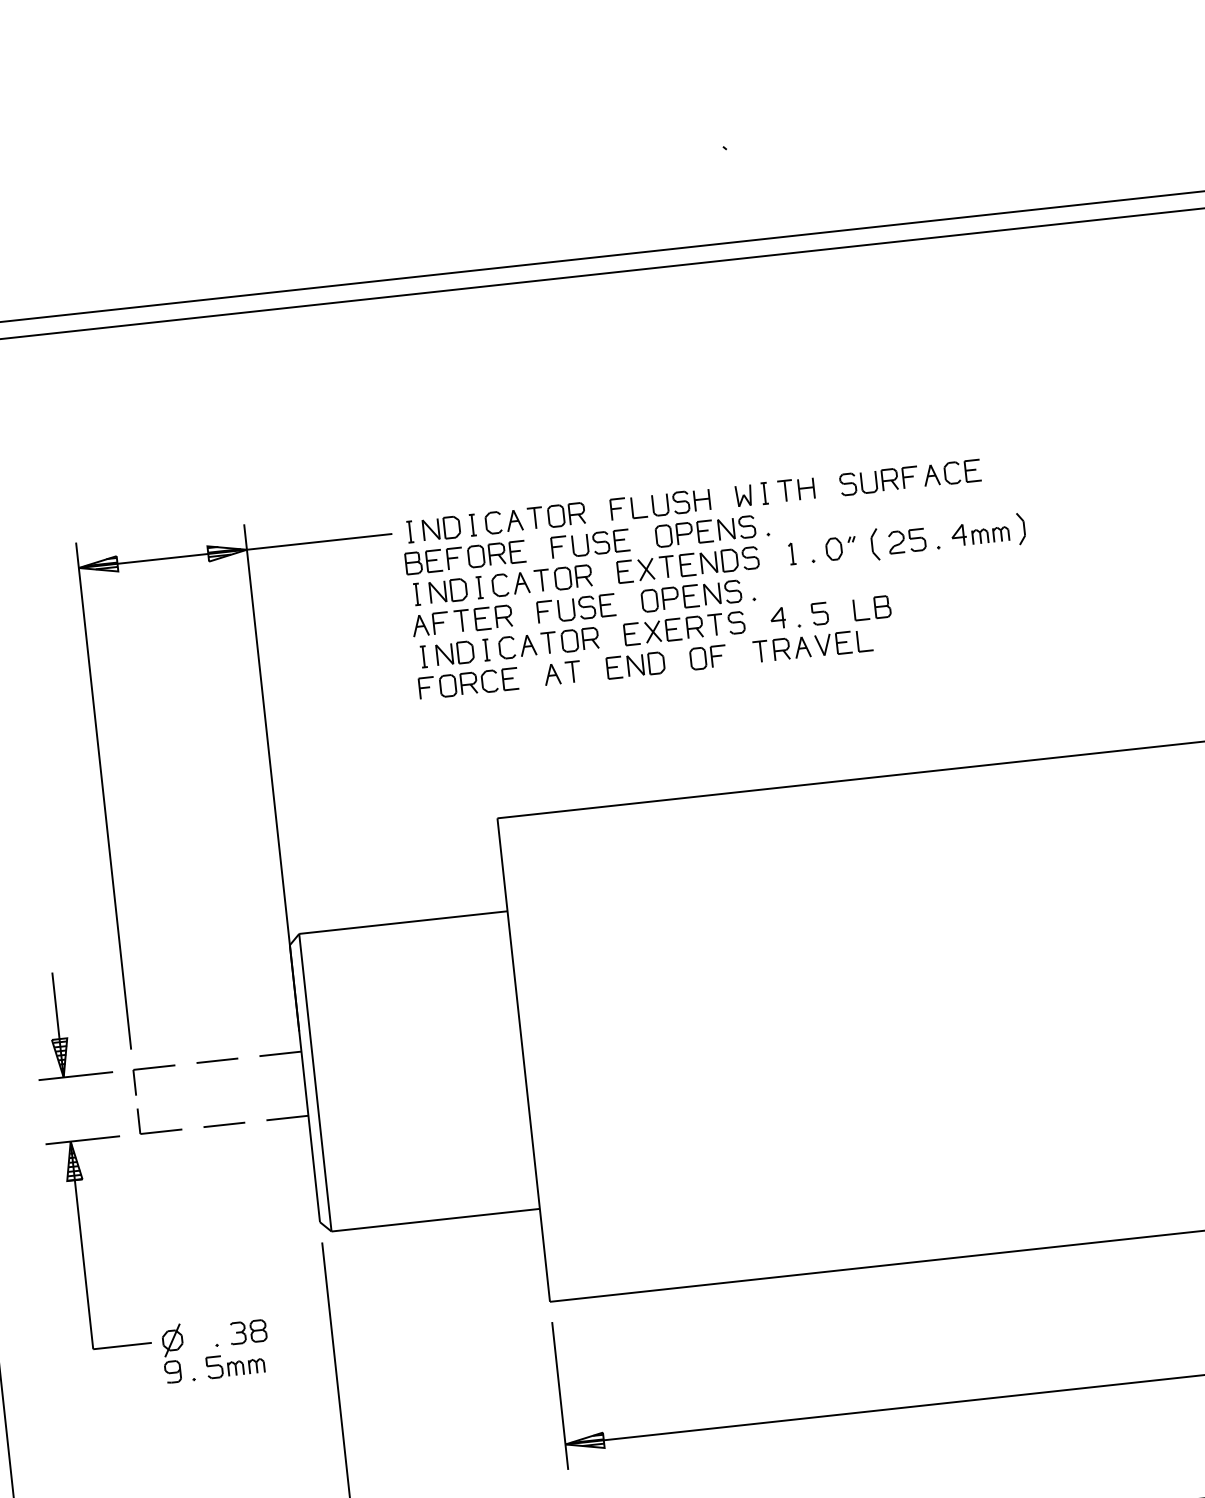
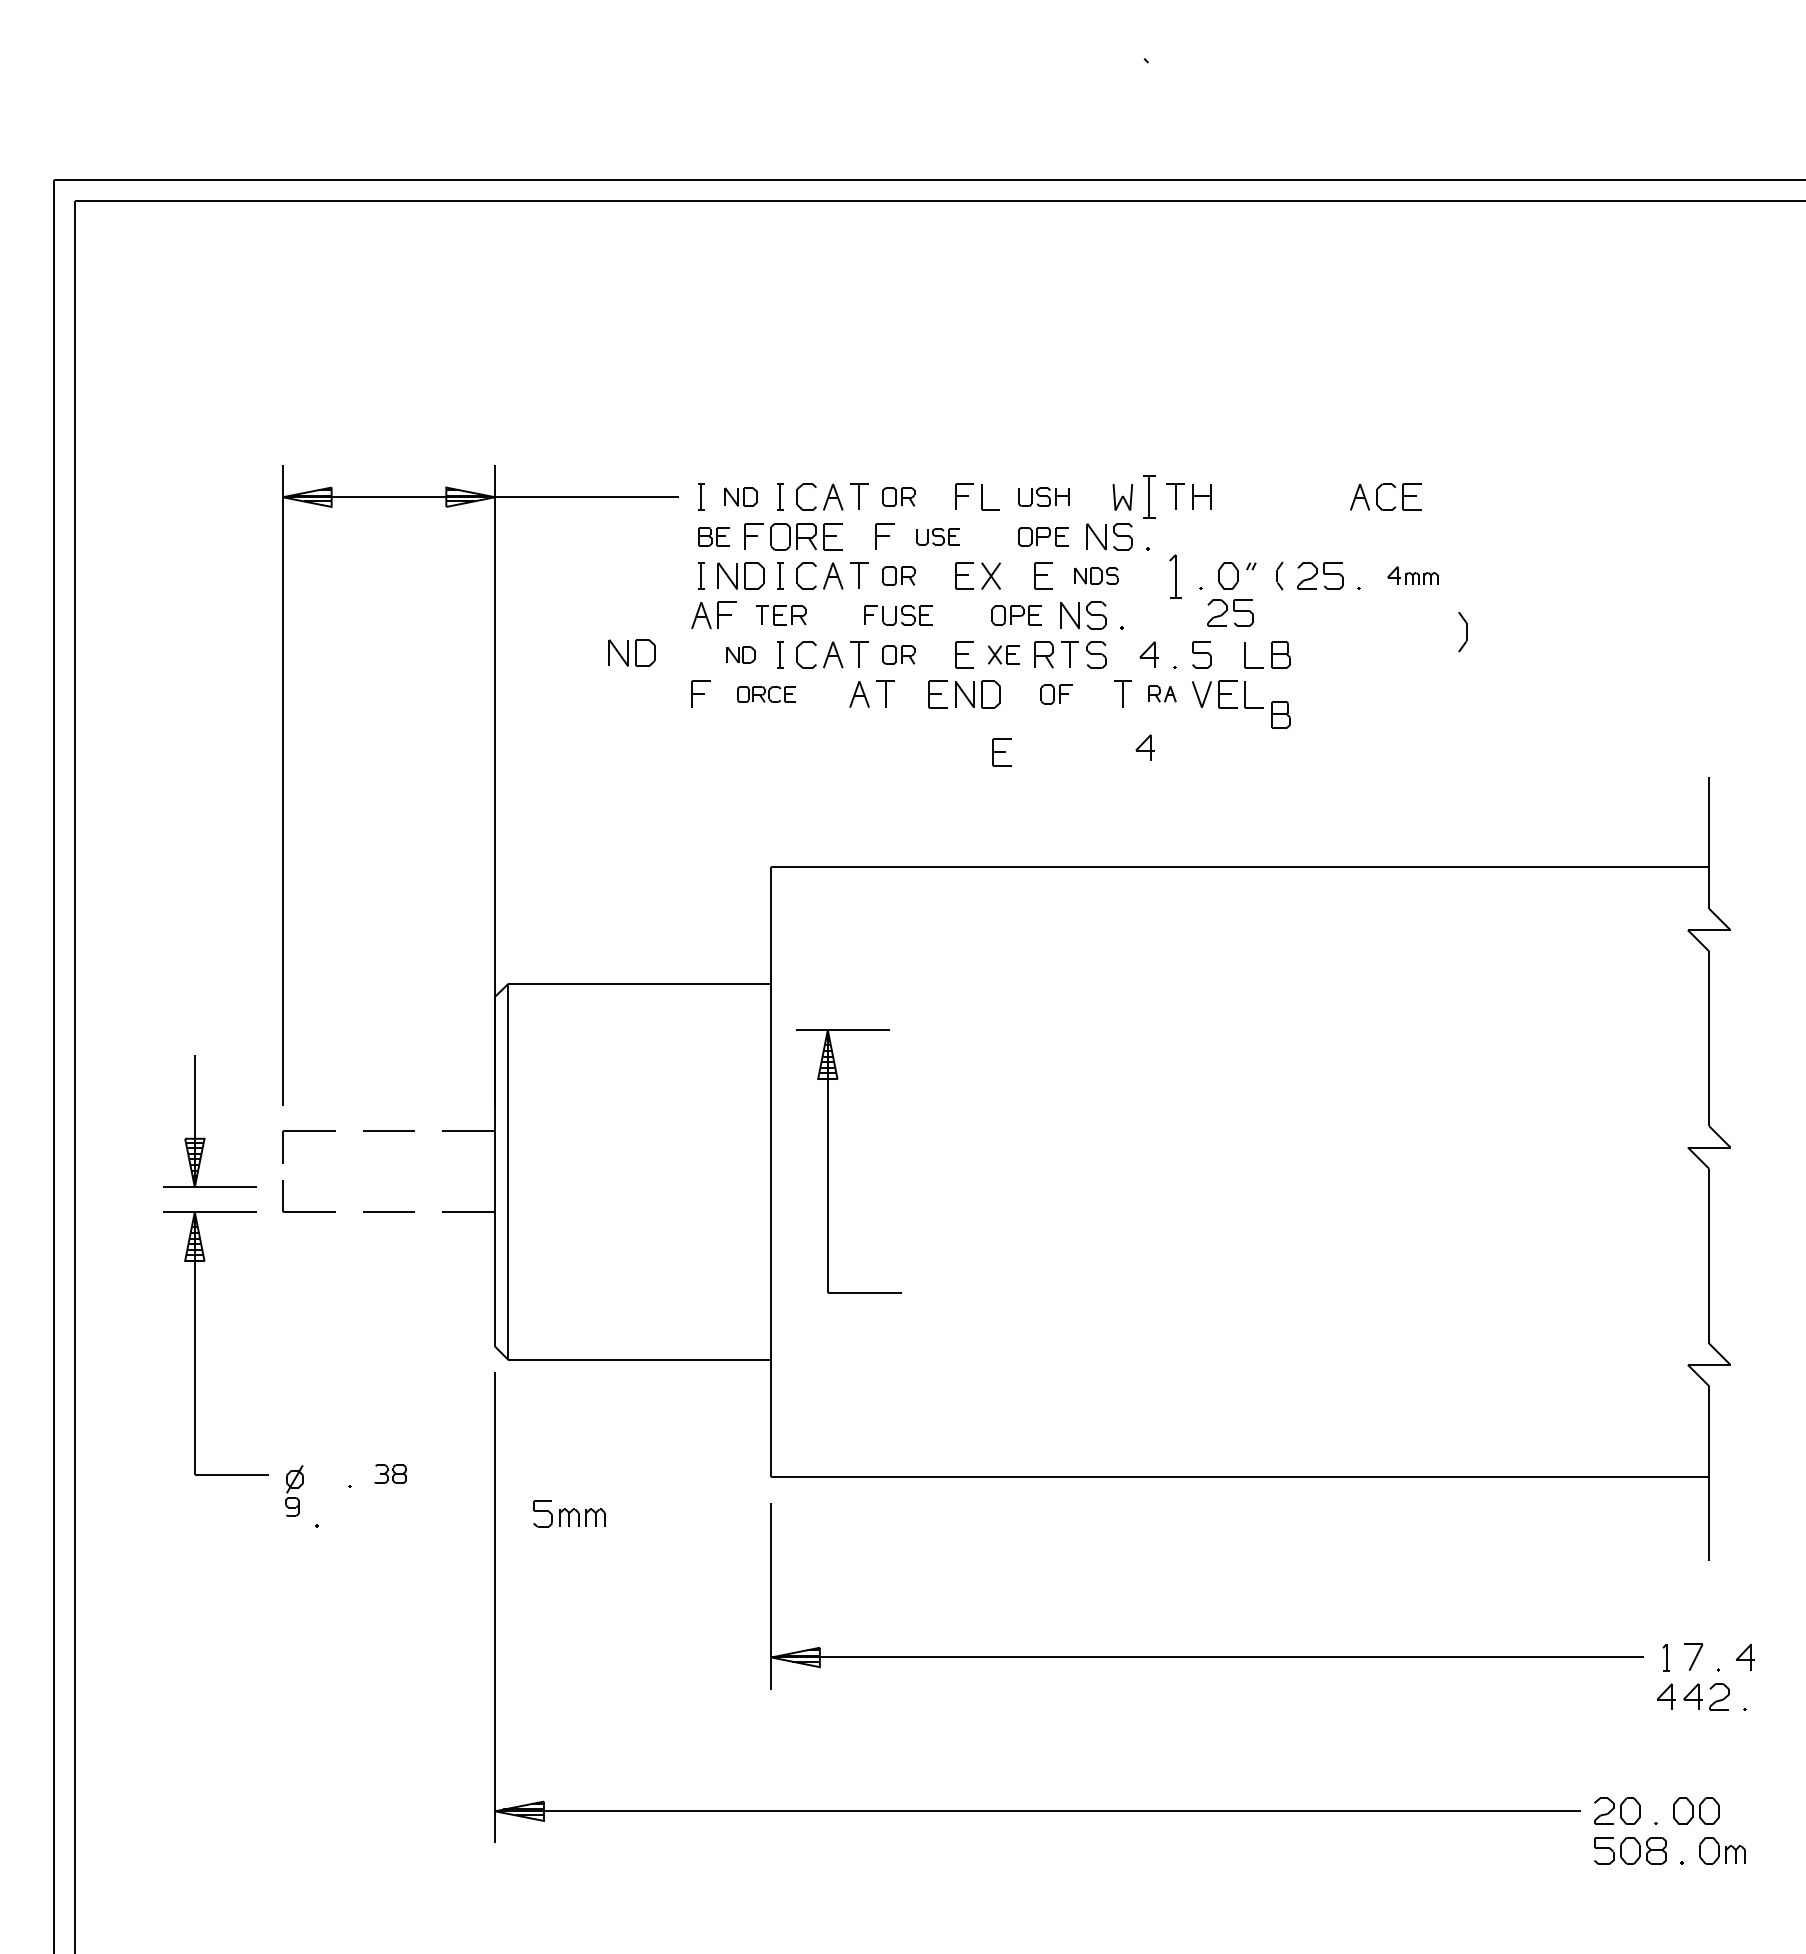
part: (878, 480) -> (1293, 496), removed
part: (764, 492) -> (1148, 496), size x1.6
part: (680, 502) -> (1043, 496), size x0.7
part: (566, 514) -> (898, 496), size x0.7
part: (441, 528) -> (740, 496), size x0.7
part: (1021, 528) -> (1462, 631), moved
part: (979, 532) -> (1412, 575), size x0.7
part: (683, 533) -> (1042, 536), size x0.7
part: (600, 542) -> (937, 536), size x0.6
part: (874, 544) -> (1279, 575), size x0.7
part: (791, 553) -> (1174, 575), size x1.6
part: (729, 559) -> (1096, 575), size x0.6
part: (423, 562) -> (713, 536), size x0.7
part: (667, 566) -> (1017, 575), removed
part: (572, 577) -> (898, 575), size x0.7
part: (839, 577) -> (1230, 612), added
part: (669, 598) -> (1016, 615), size x0.7
part: (576, 608) -> (898, 615), size x0.7
part: (483, 618) -> (780, 615), size x0.7
part: (662, 630) -> (1003, 654), size x0.7
part: (579, 639) -> (898, 654), size x0.7
part: (792, 647) -> (1162, 693), size x0.6
part: (454, 653) -> (740, 654), size x0.6
part: (887, 654) -> (1280, 714), added
part: (423, 656) -> (701, 654), removed
part: (708, 657) -> (1056, 694), size x0.7
part: (368, 660) -> (631, 652), added
part: (478, 682) -> (766, 694), size x0.6
part: (782, 692) -> (1144, 747), added
part: (669, 708) -> (1001, 752), added
part: (58, 1025) -> (195, 1121), moved
part: (567, 1046) -> (828, 1161), added
part: (248, 1331) -> (390, 1473), size x0.7
part: (173, 1353) -> (294, 1490), size x0.7
part: (235, 1364) -> (569, 1513), moved

